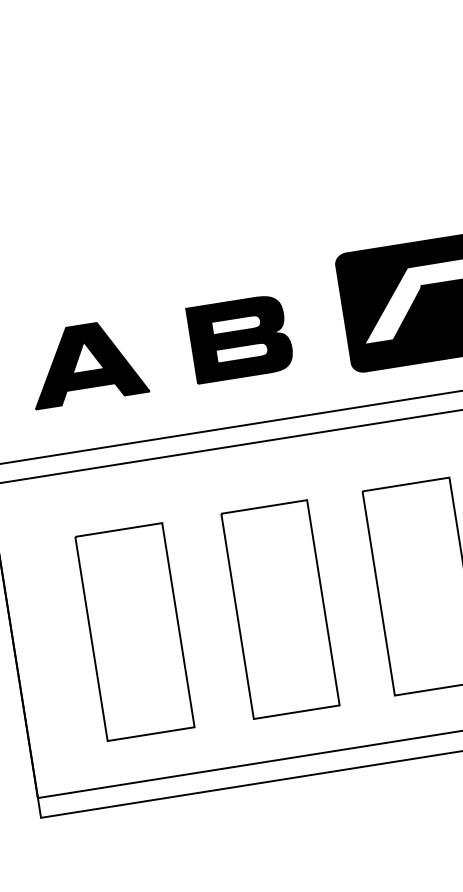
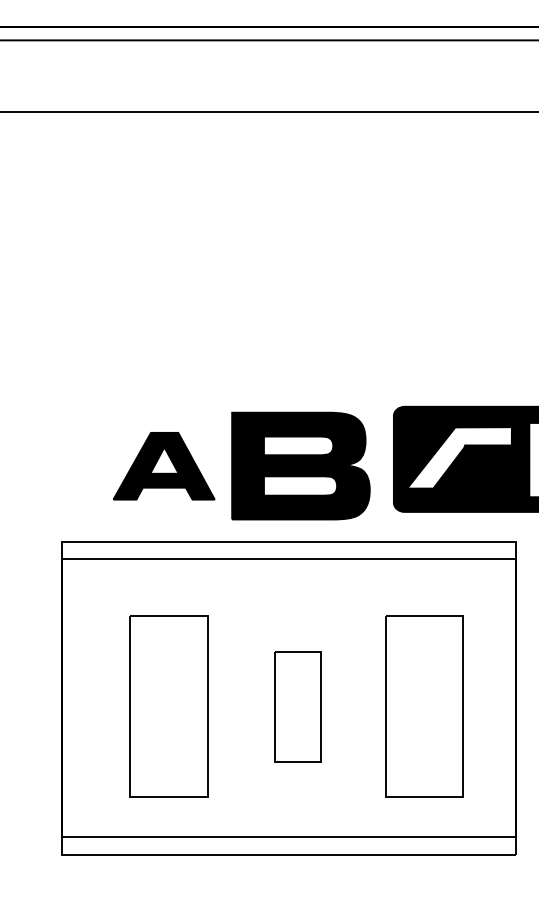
part: (240, 339) -> (300, 466), size x1.6
part: (279, 609) -> (297, 706), size x0.6

